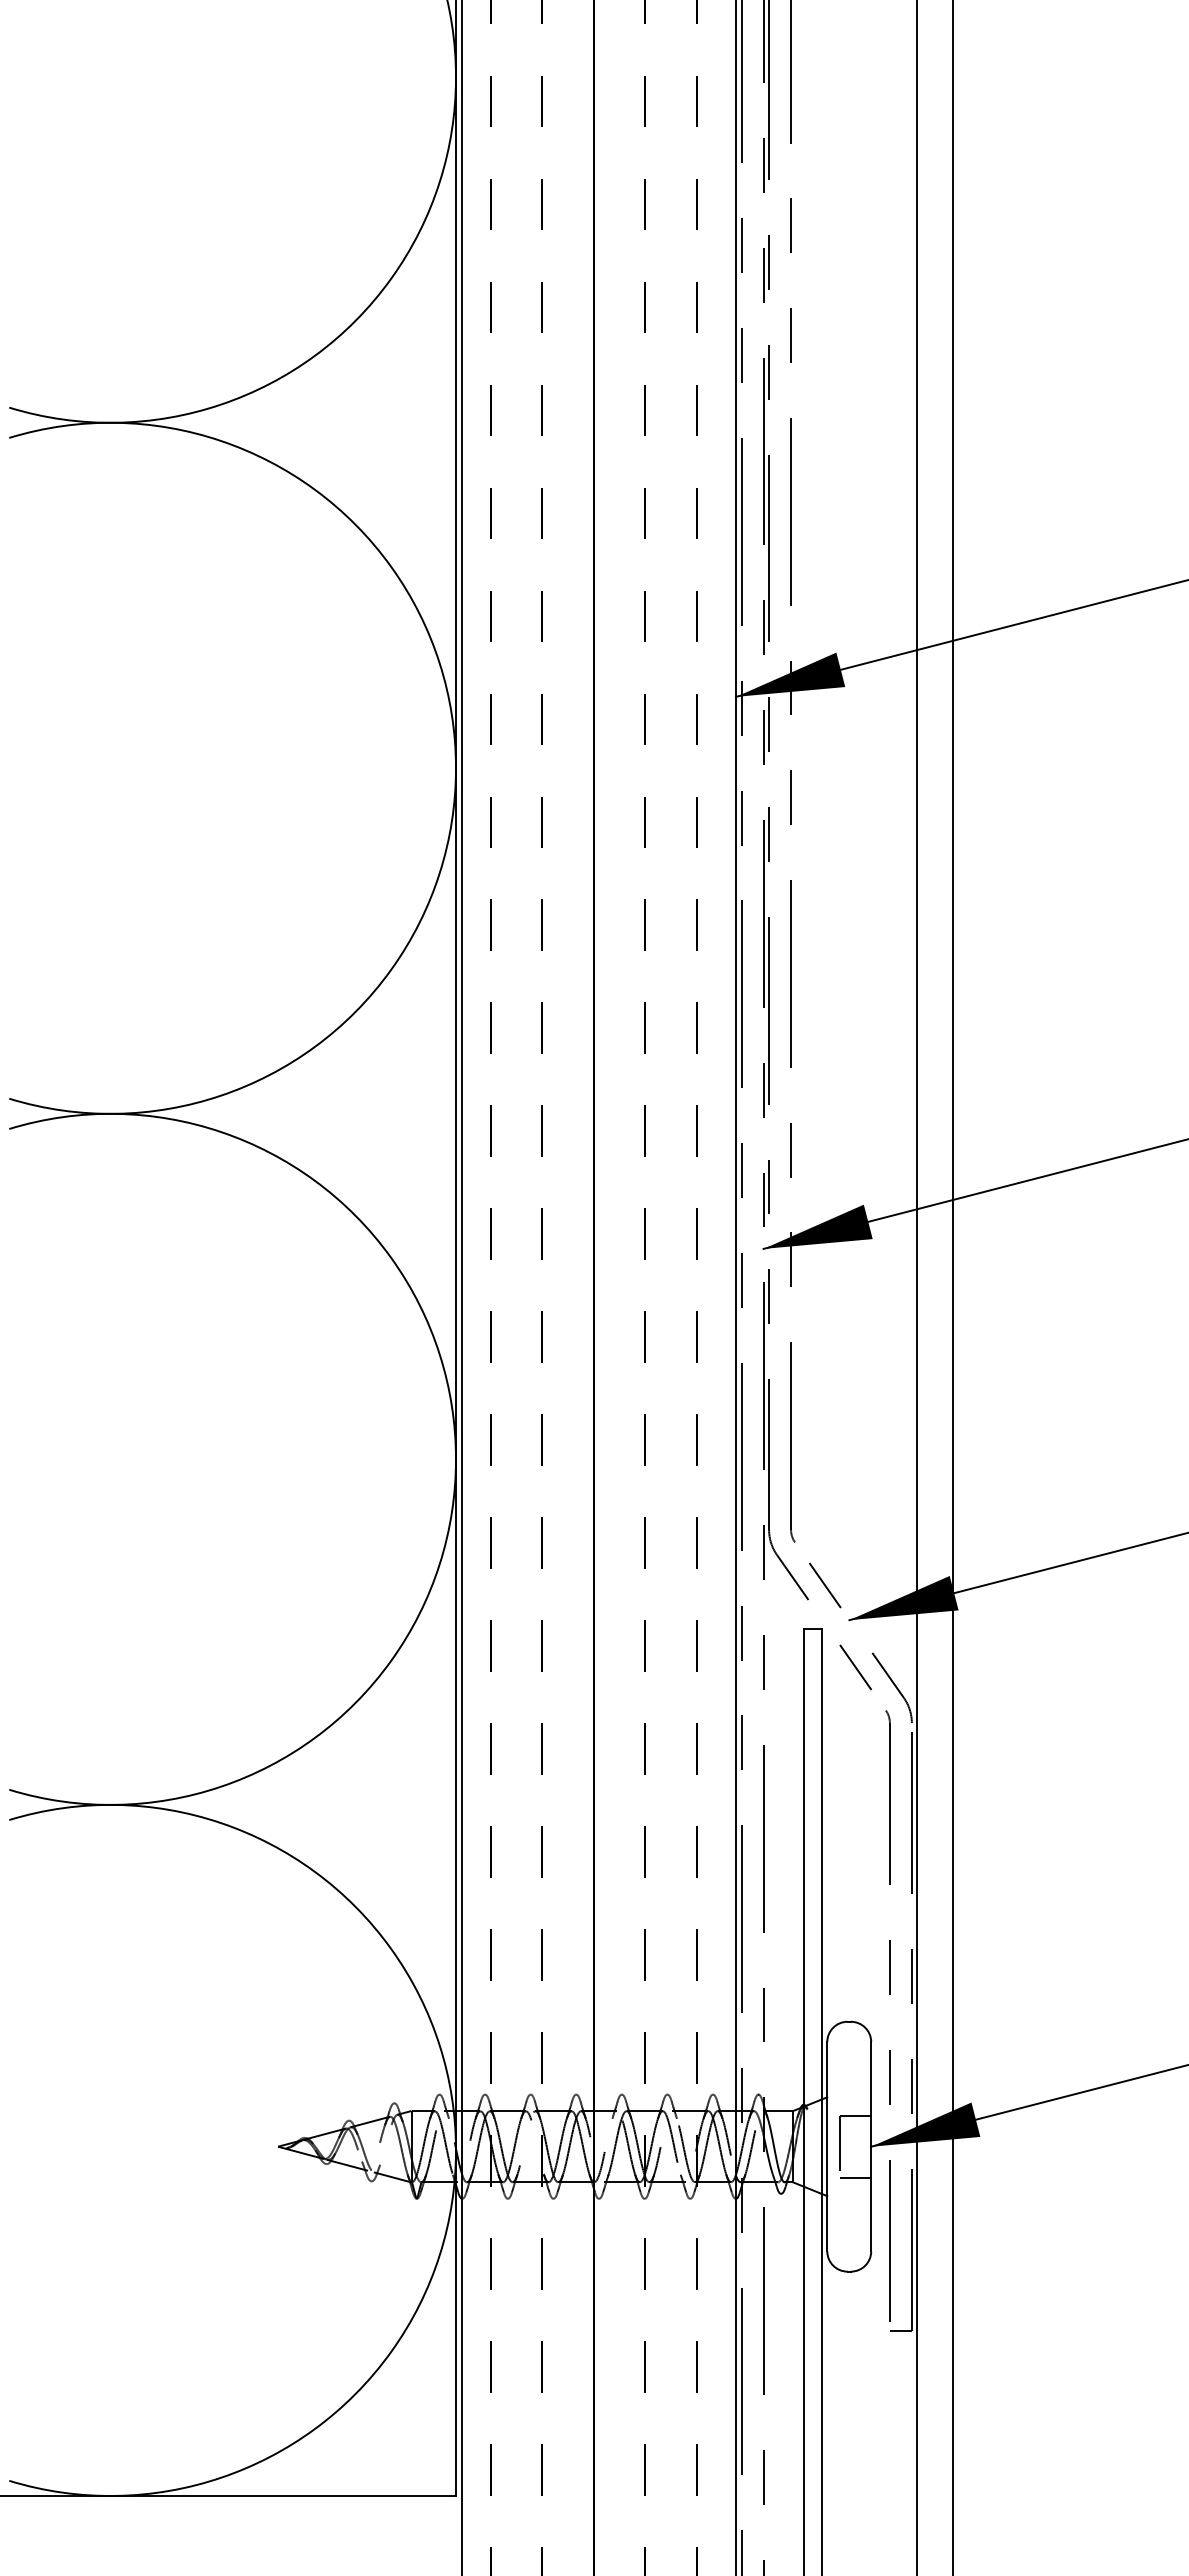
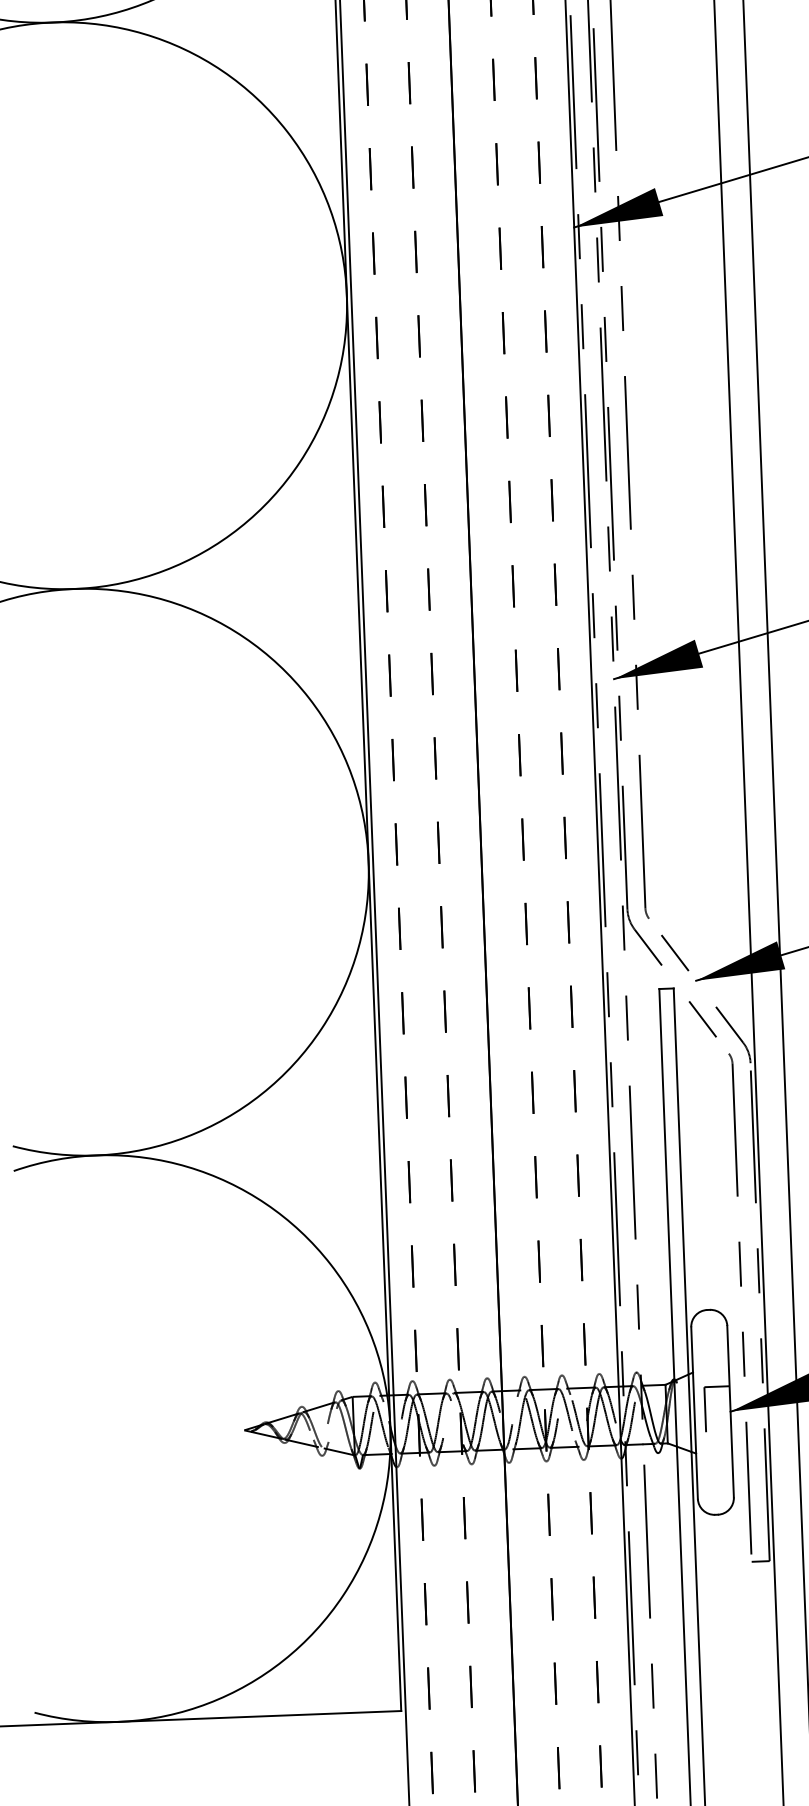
line: (855, 2177) -> (718, 1437), removed

